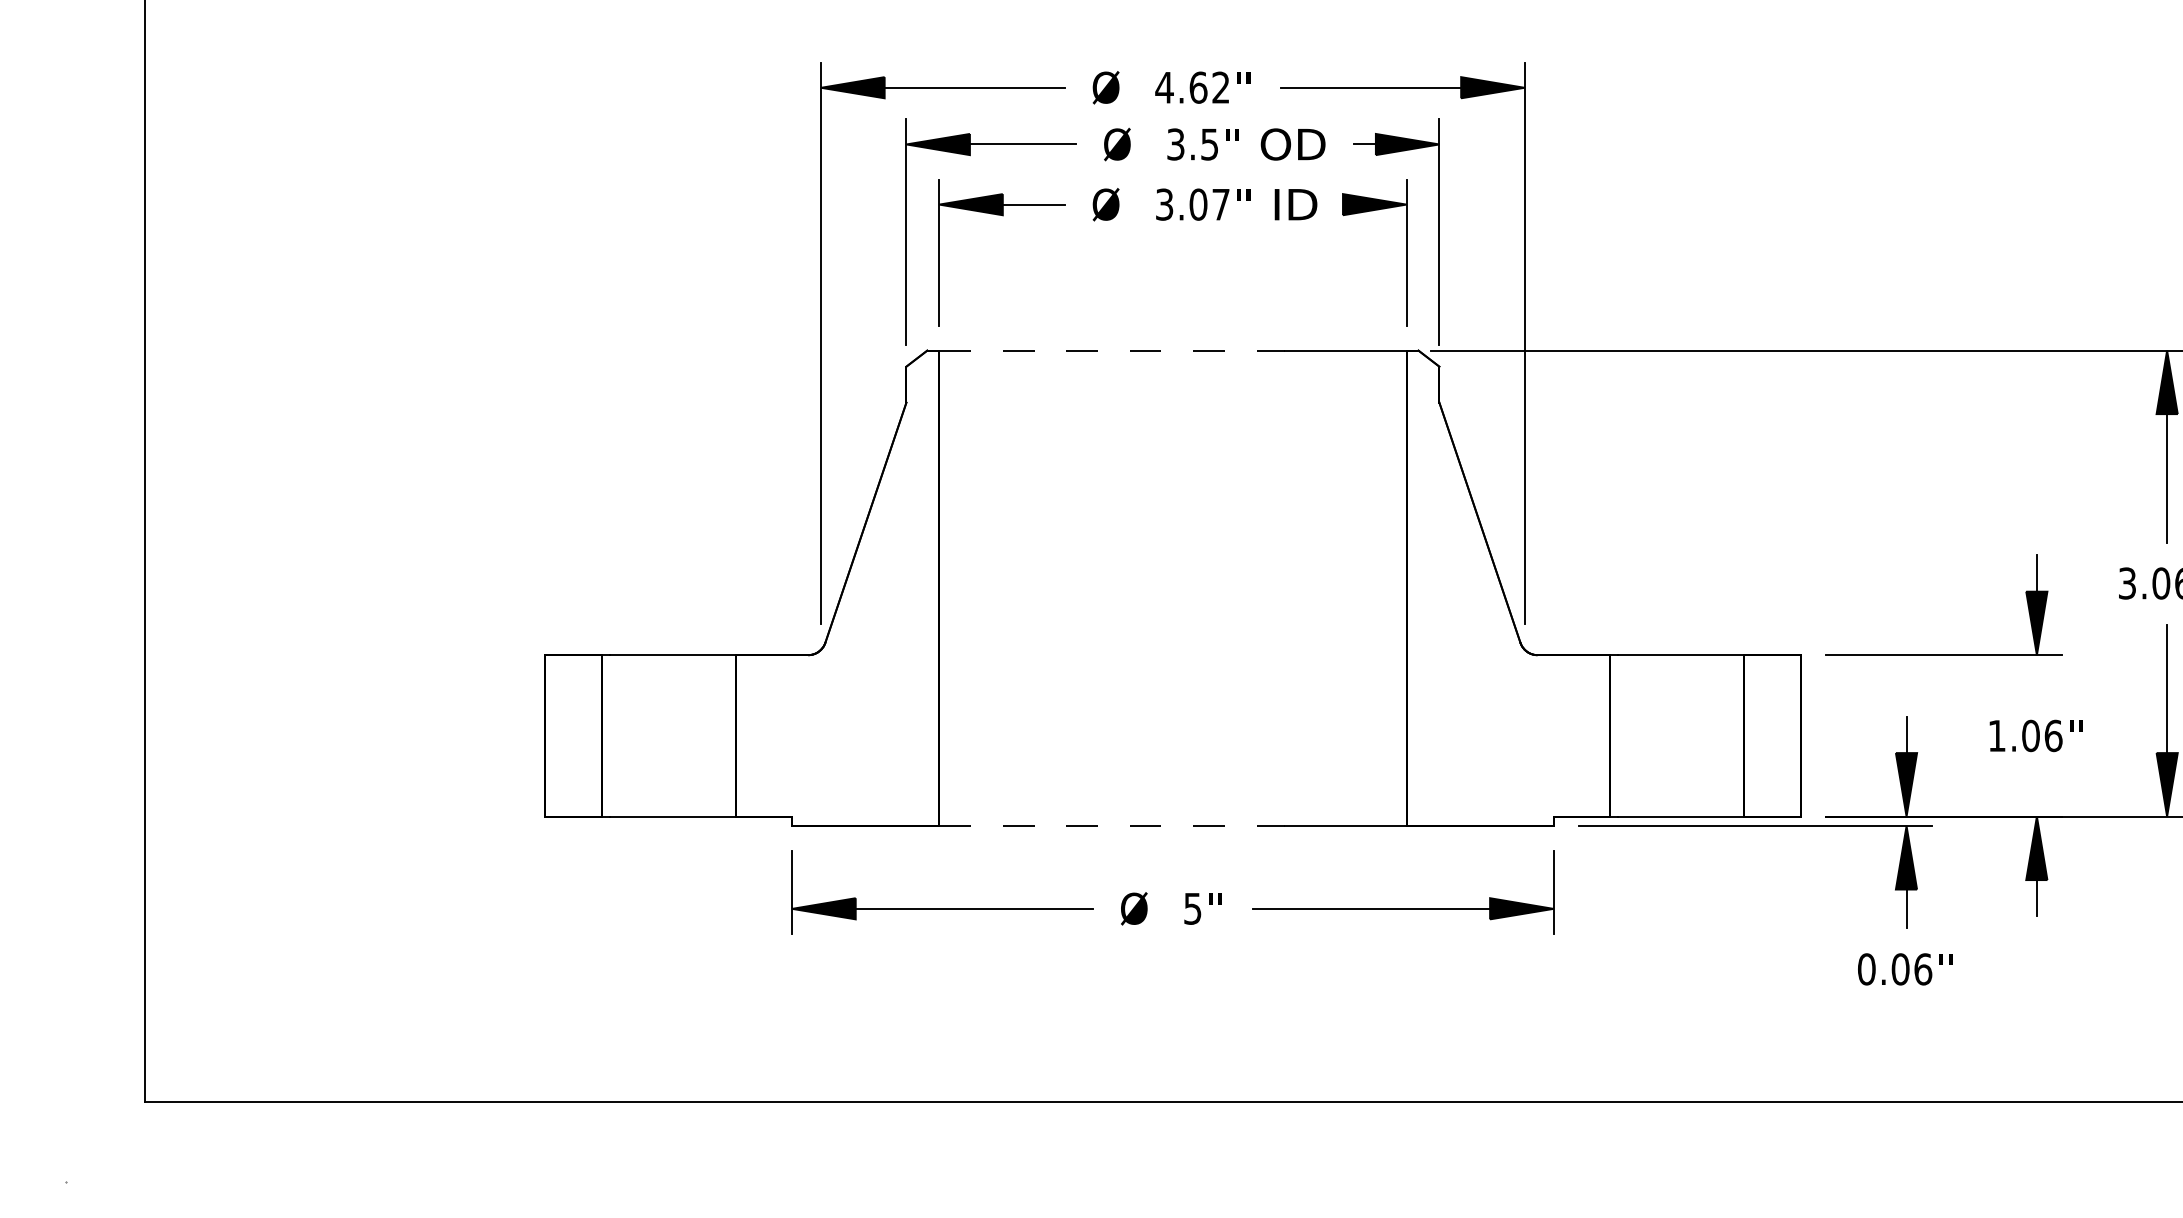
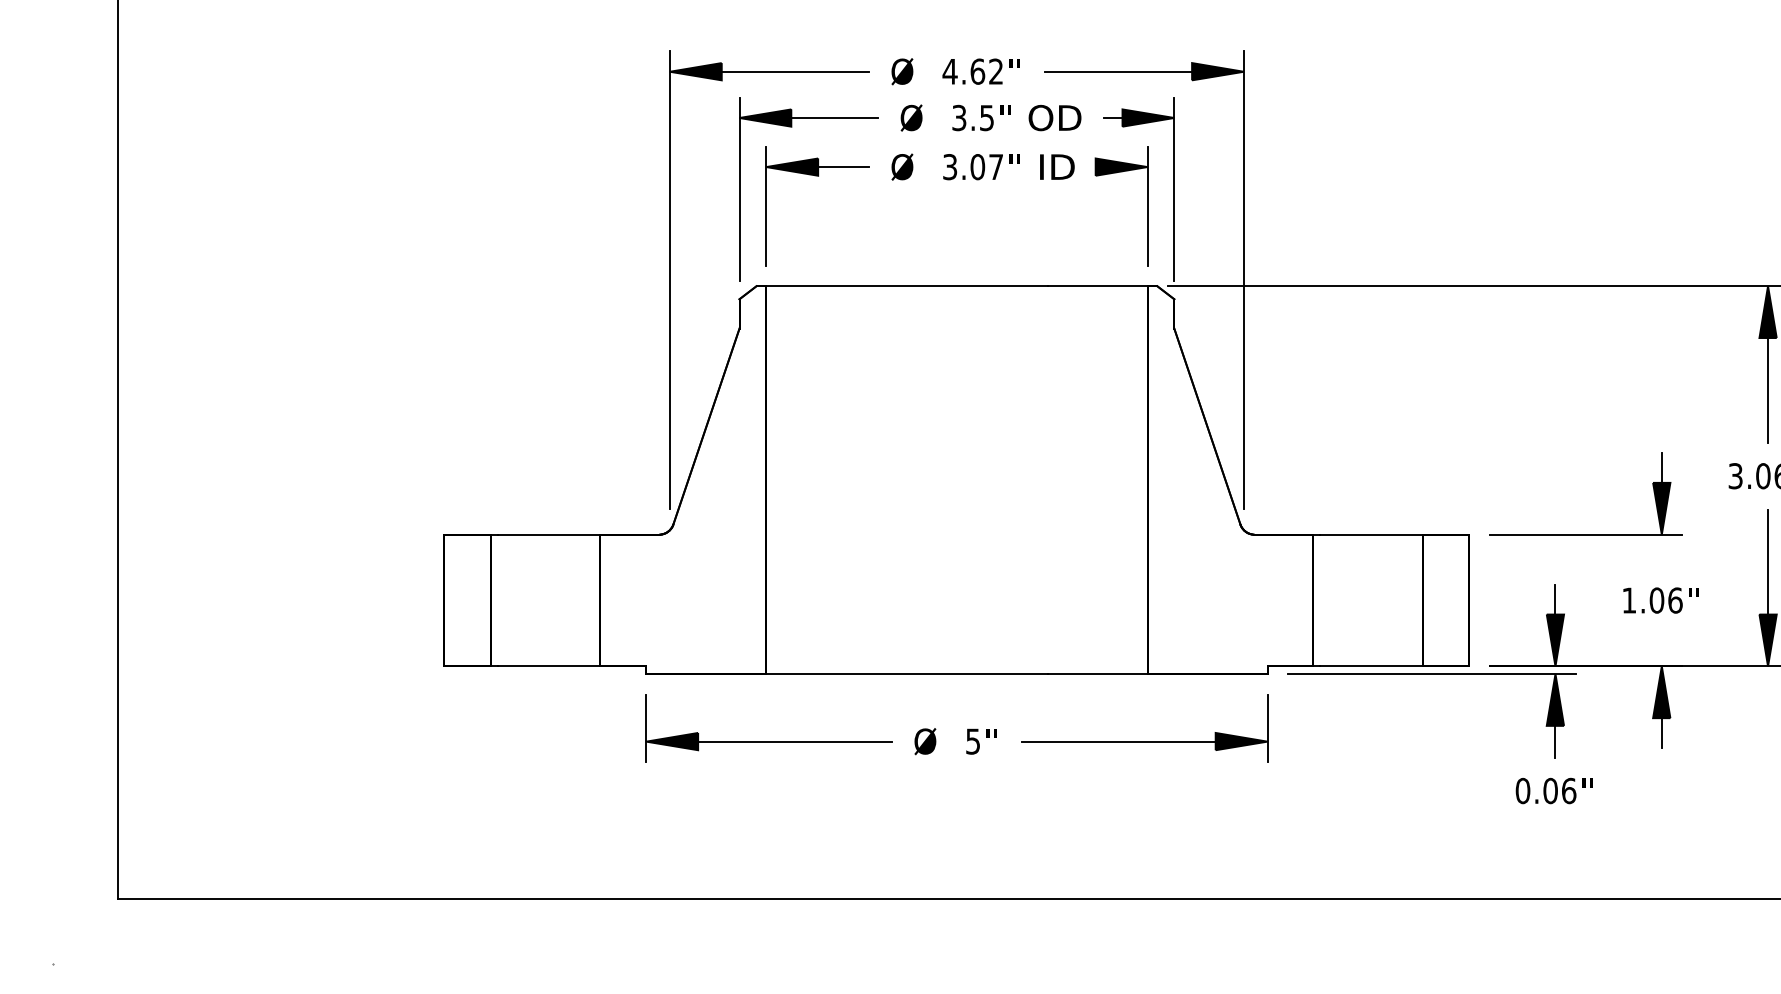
line: (1112, 350) -> (907, 286), dashed -> solid
line: (1112, 826) -> (907, 674), dashed -> solid

